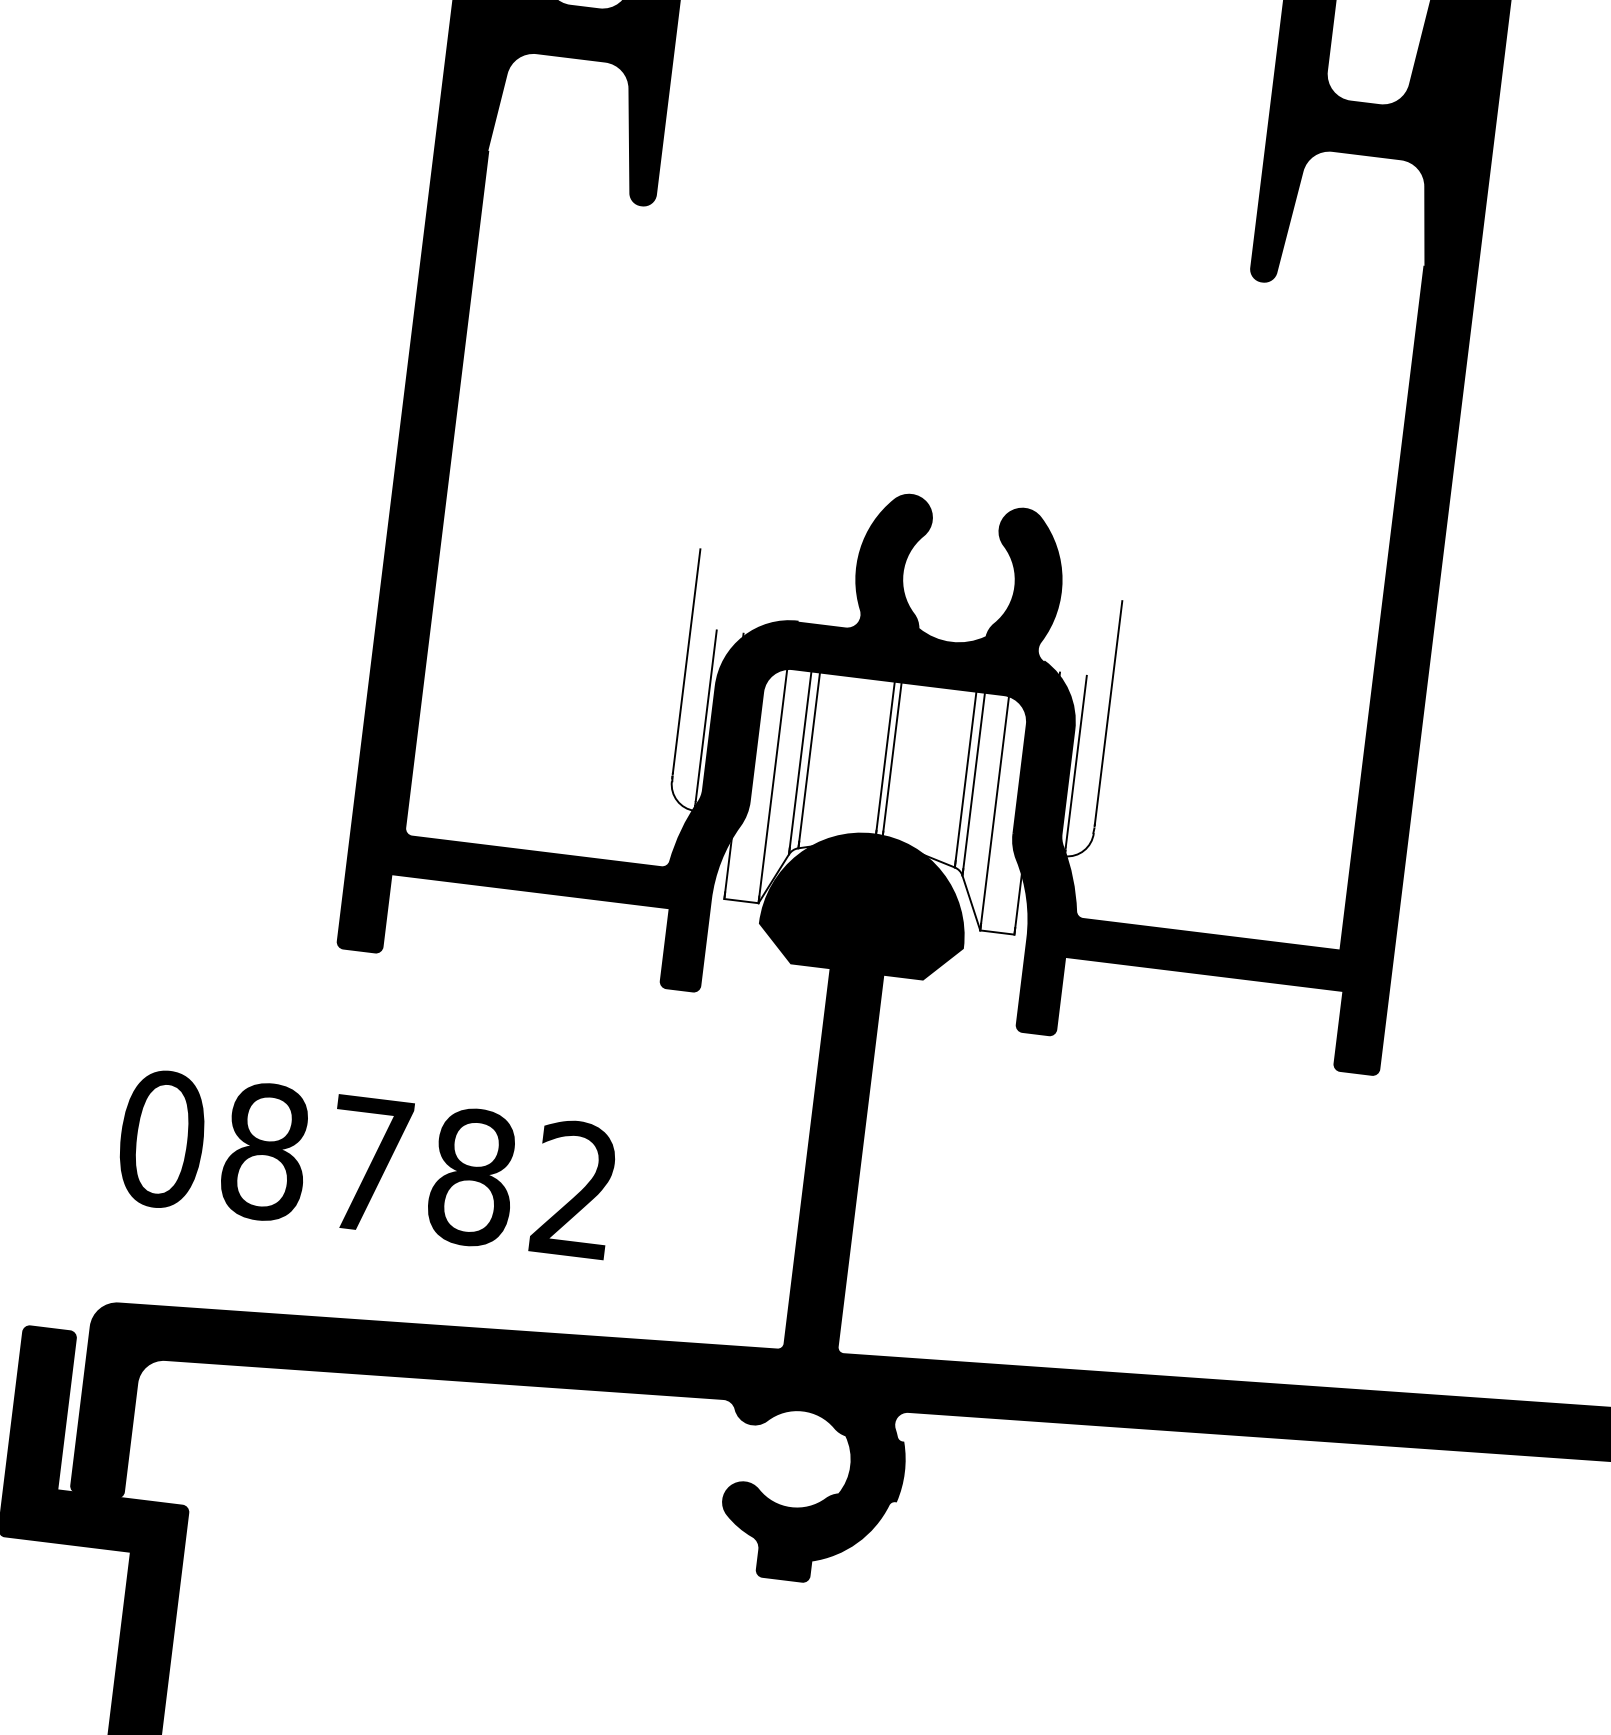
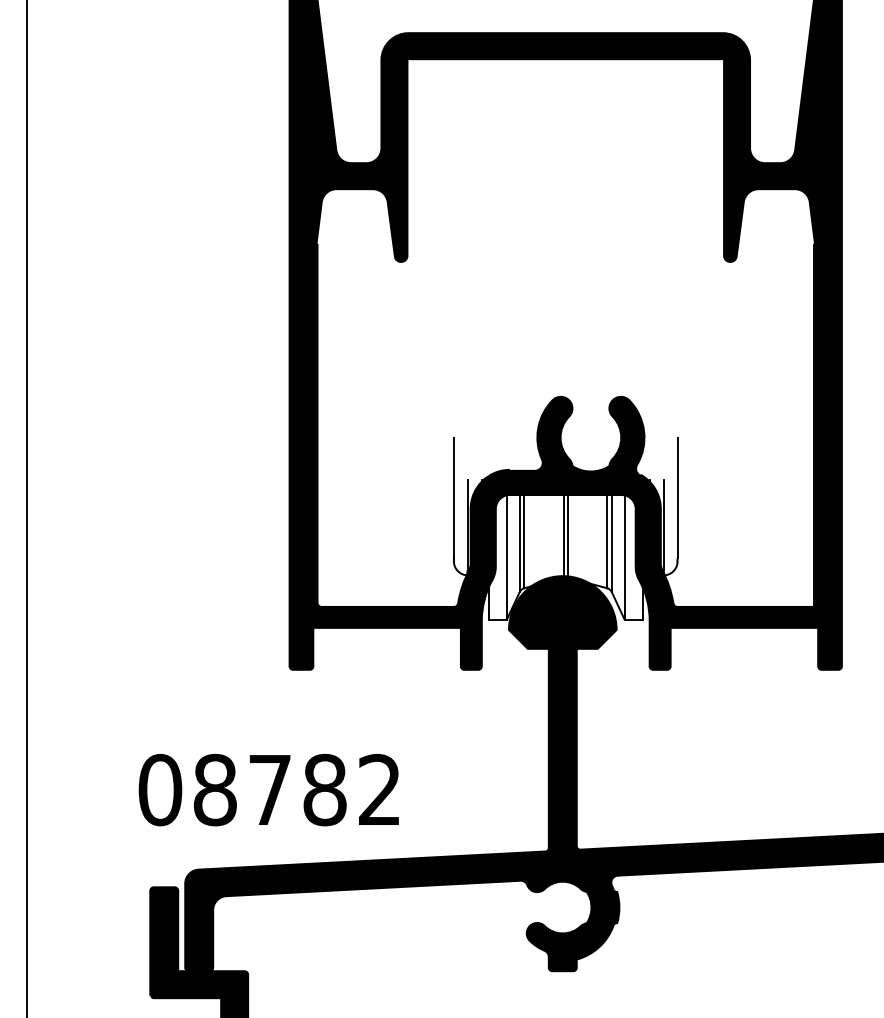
text: (365, 1163) -> (268, 789), moved

